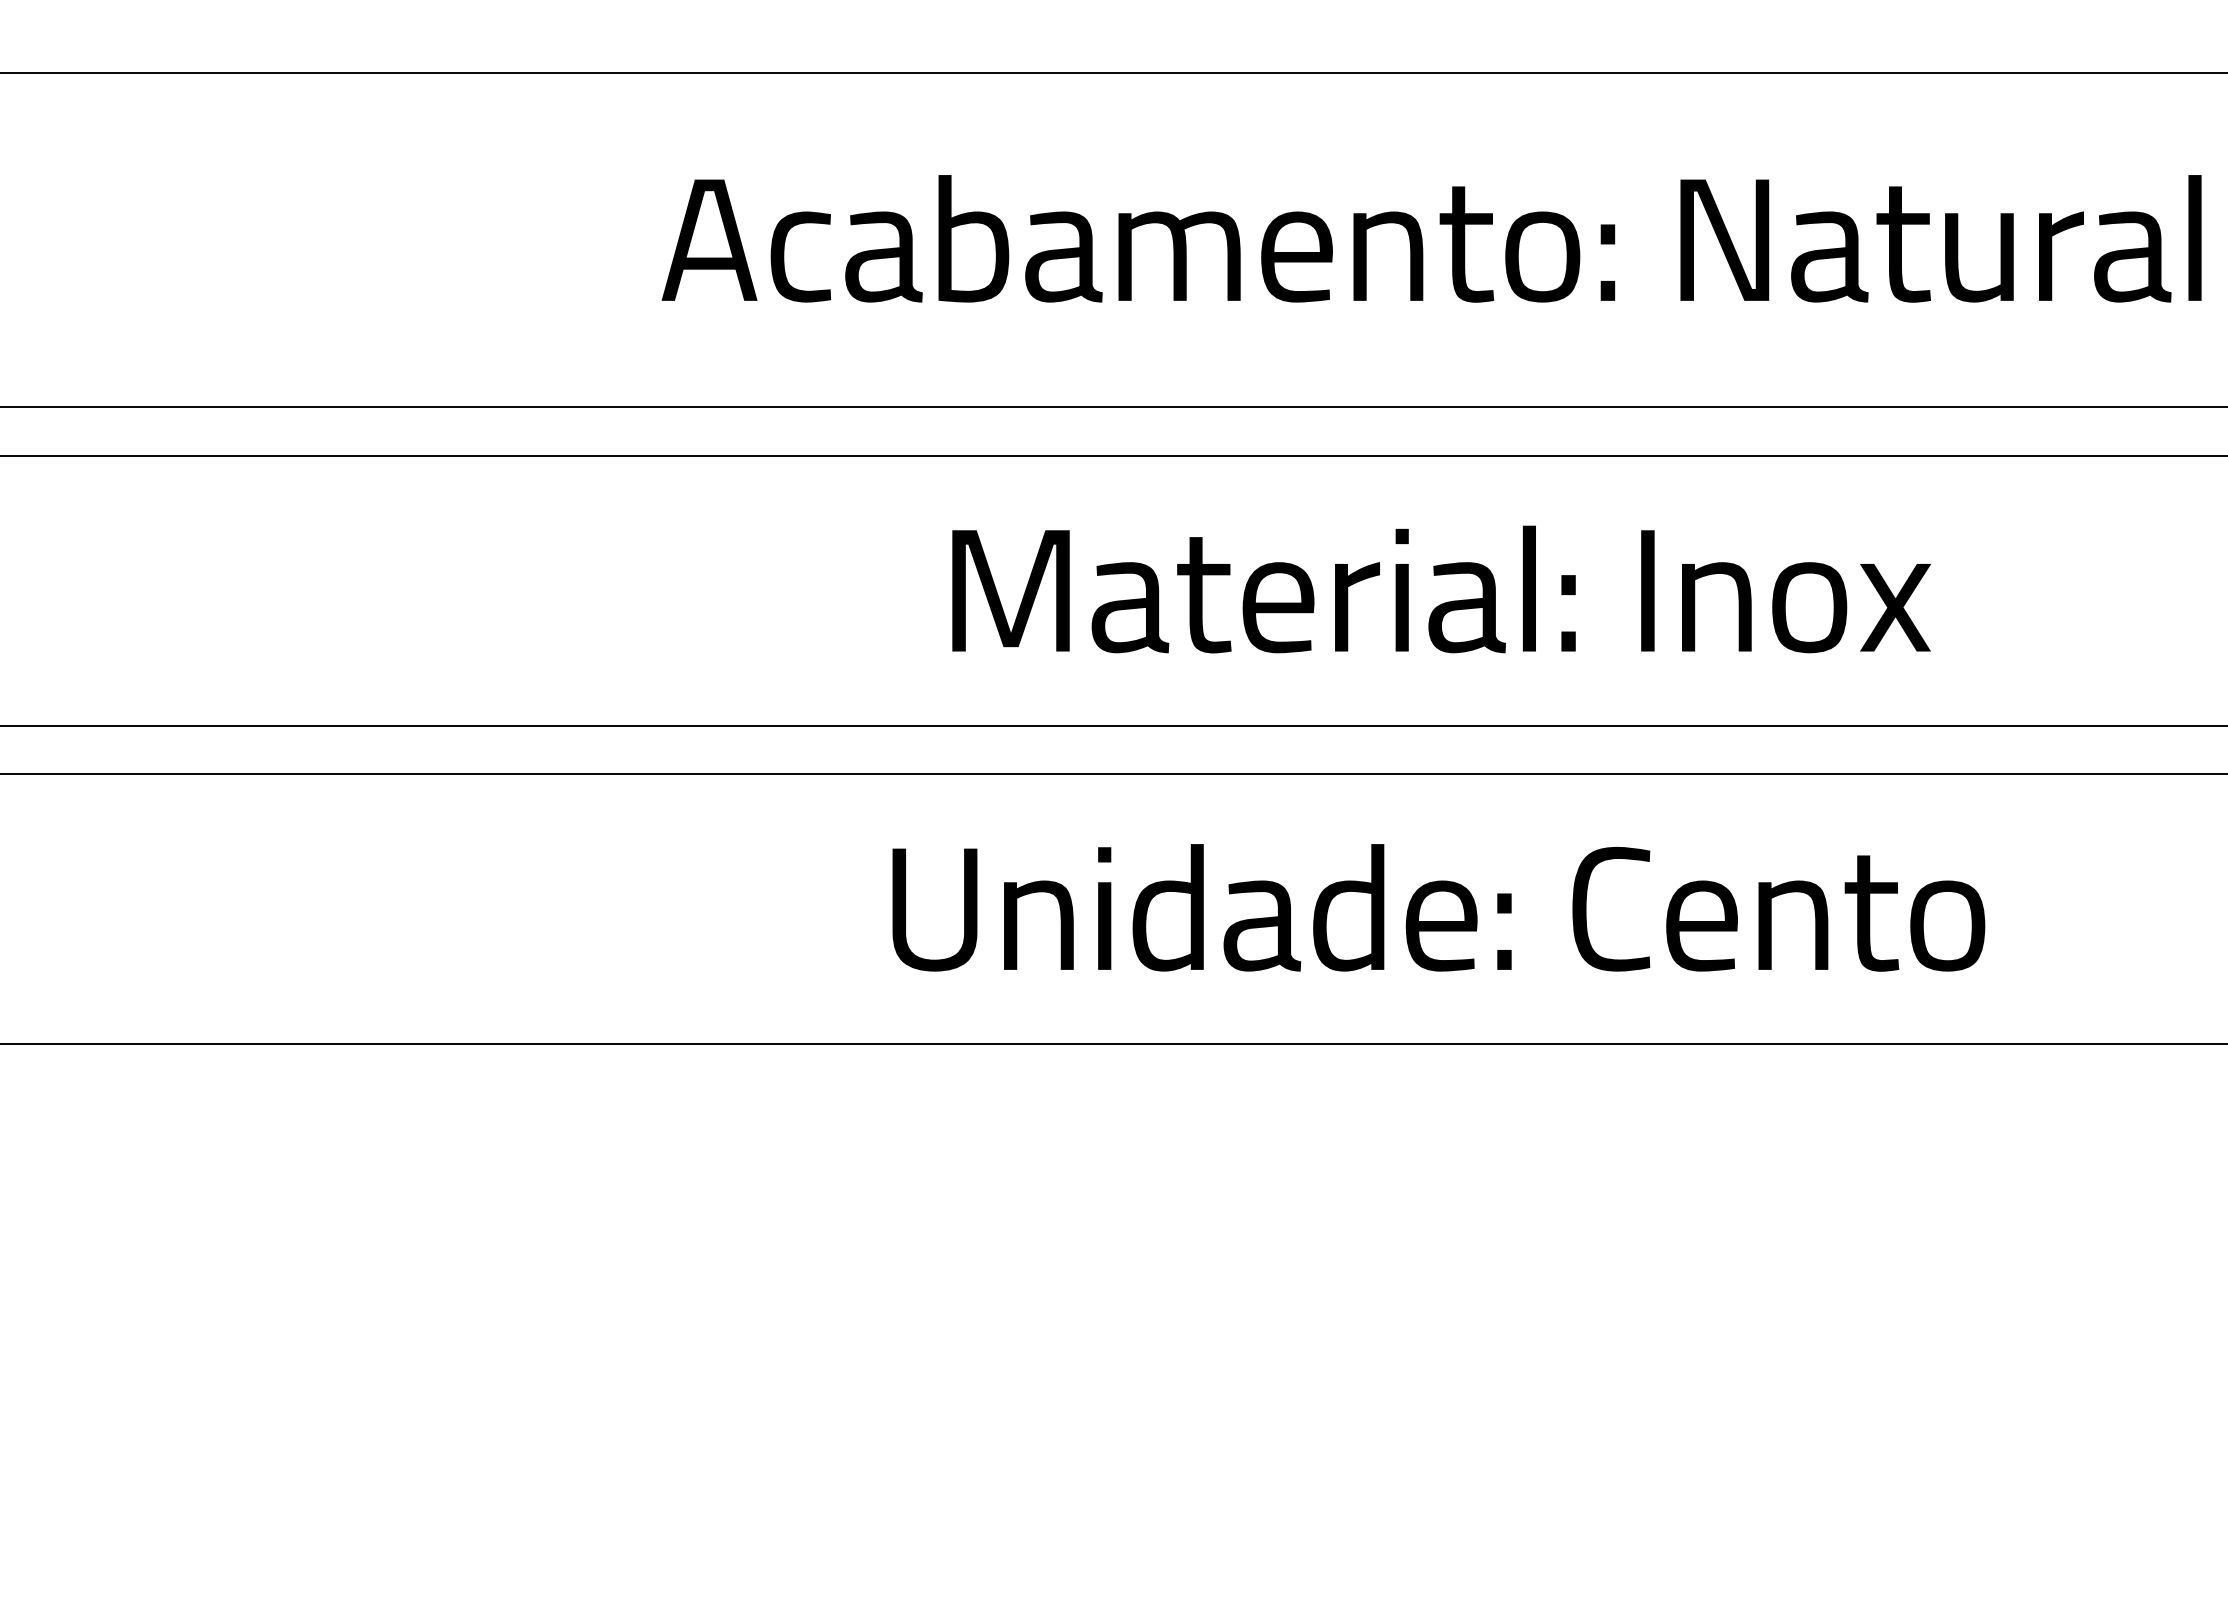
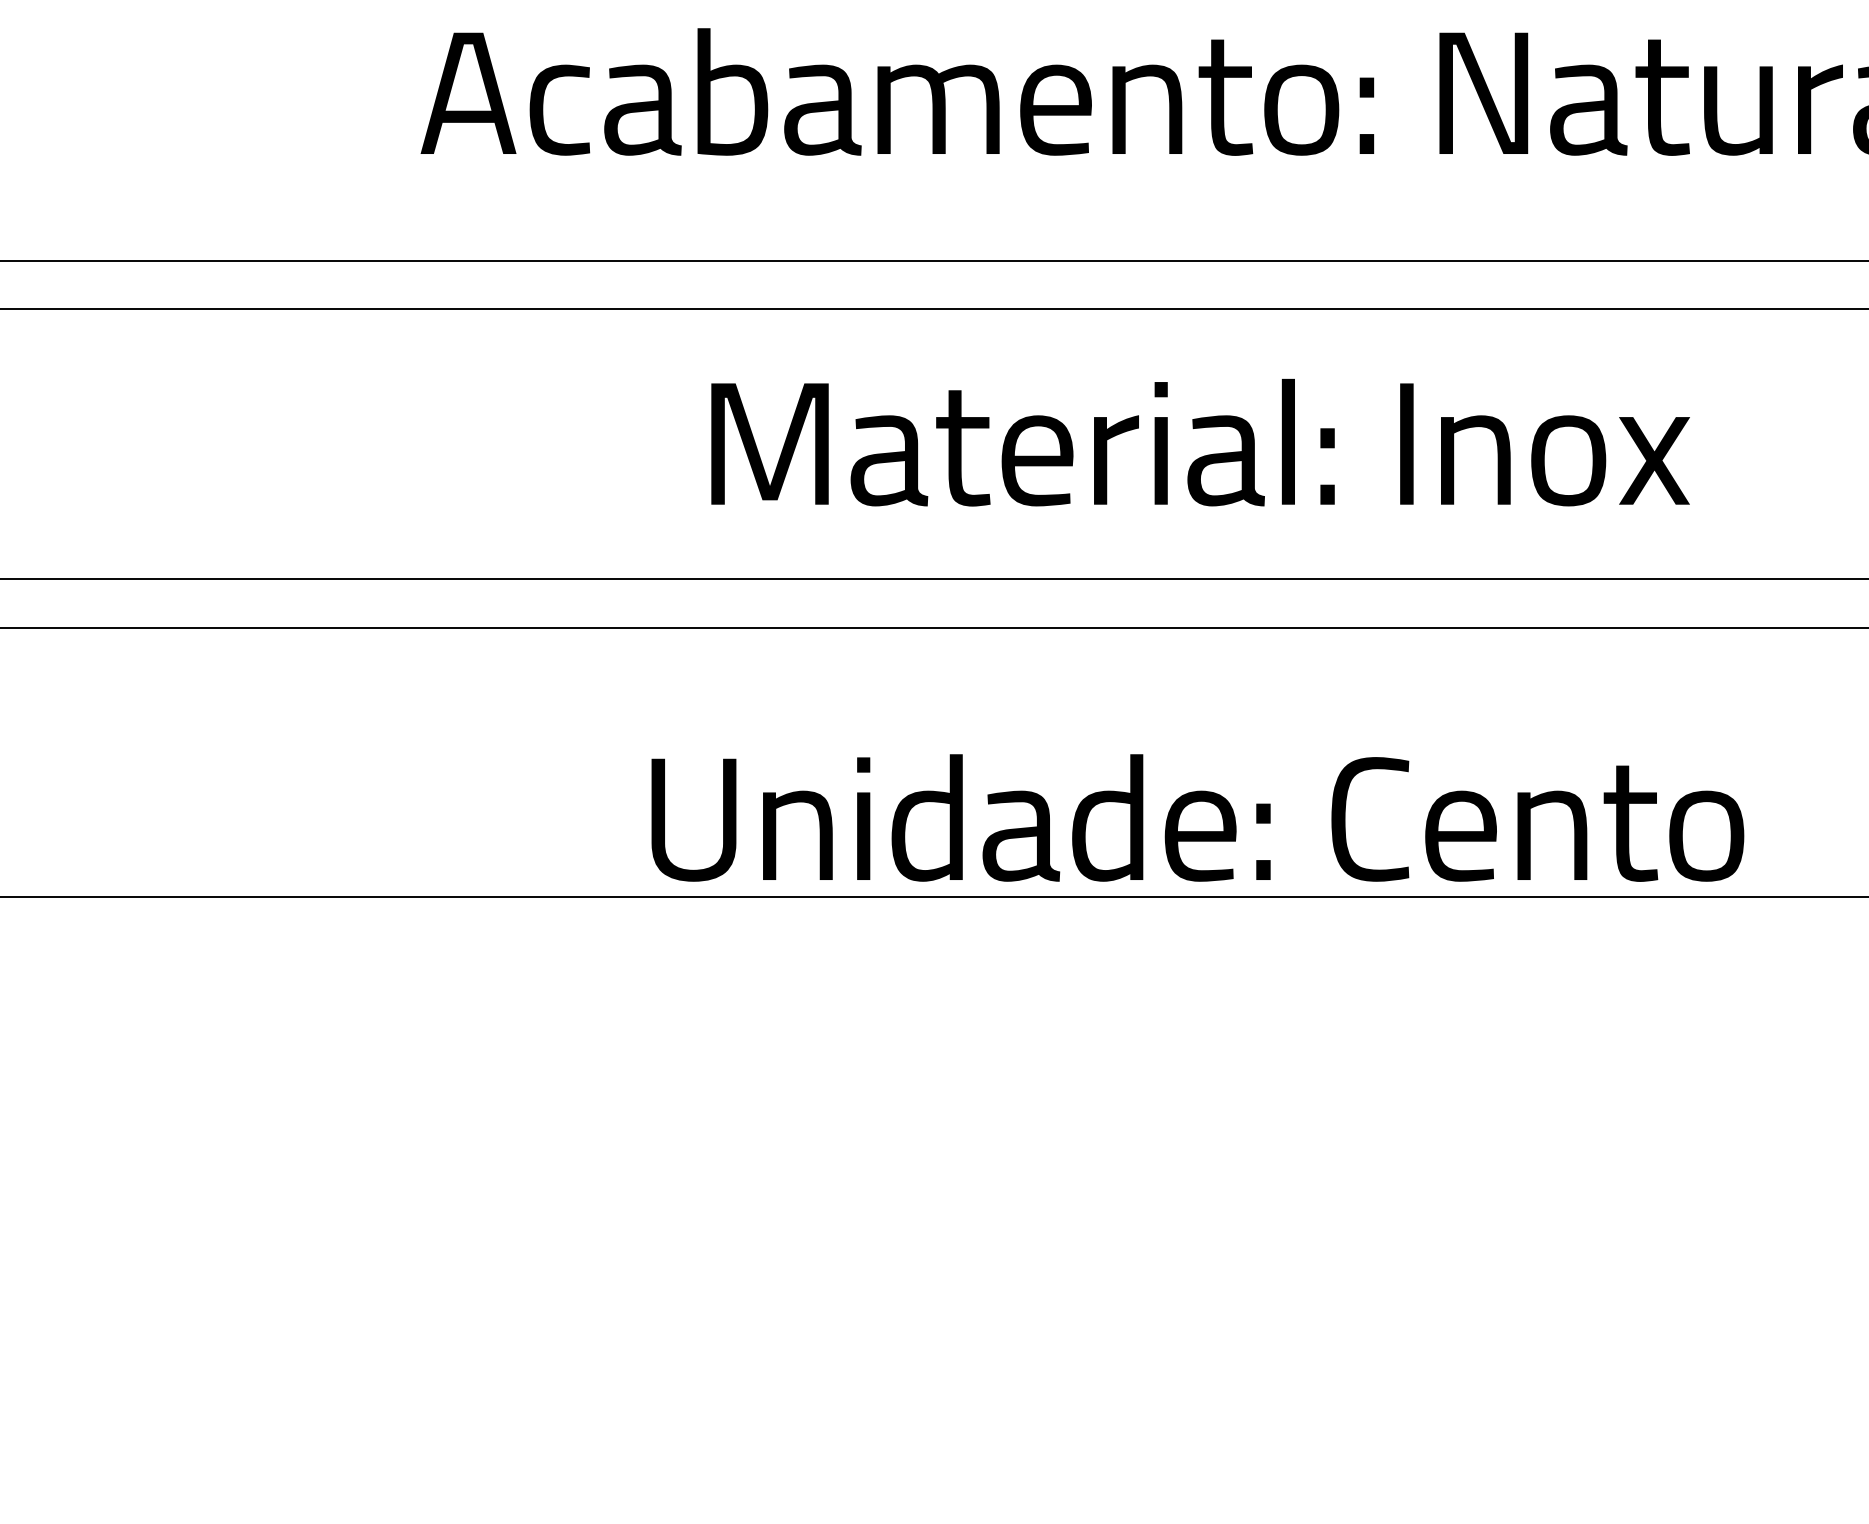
text: (1438, 907) -> (1197, 817), moved

